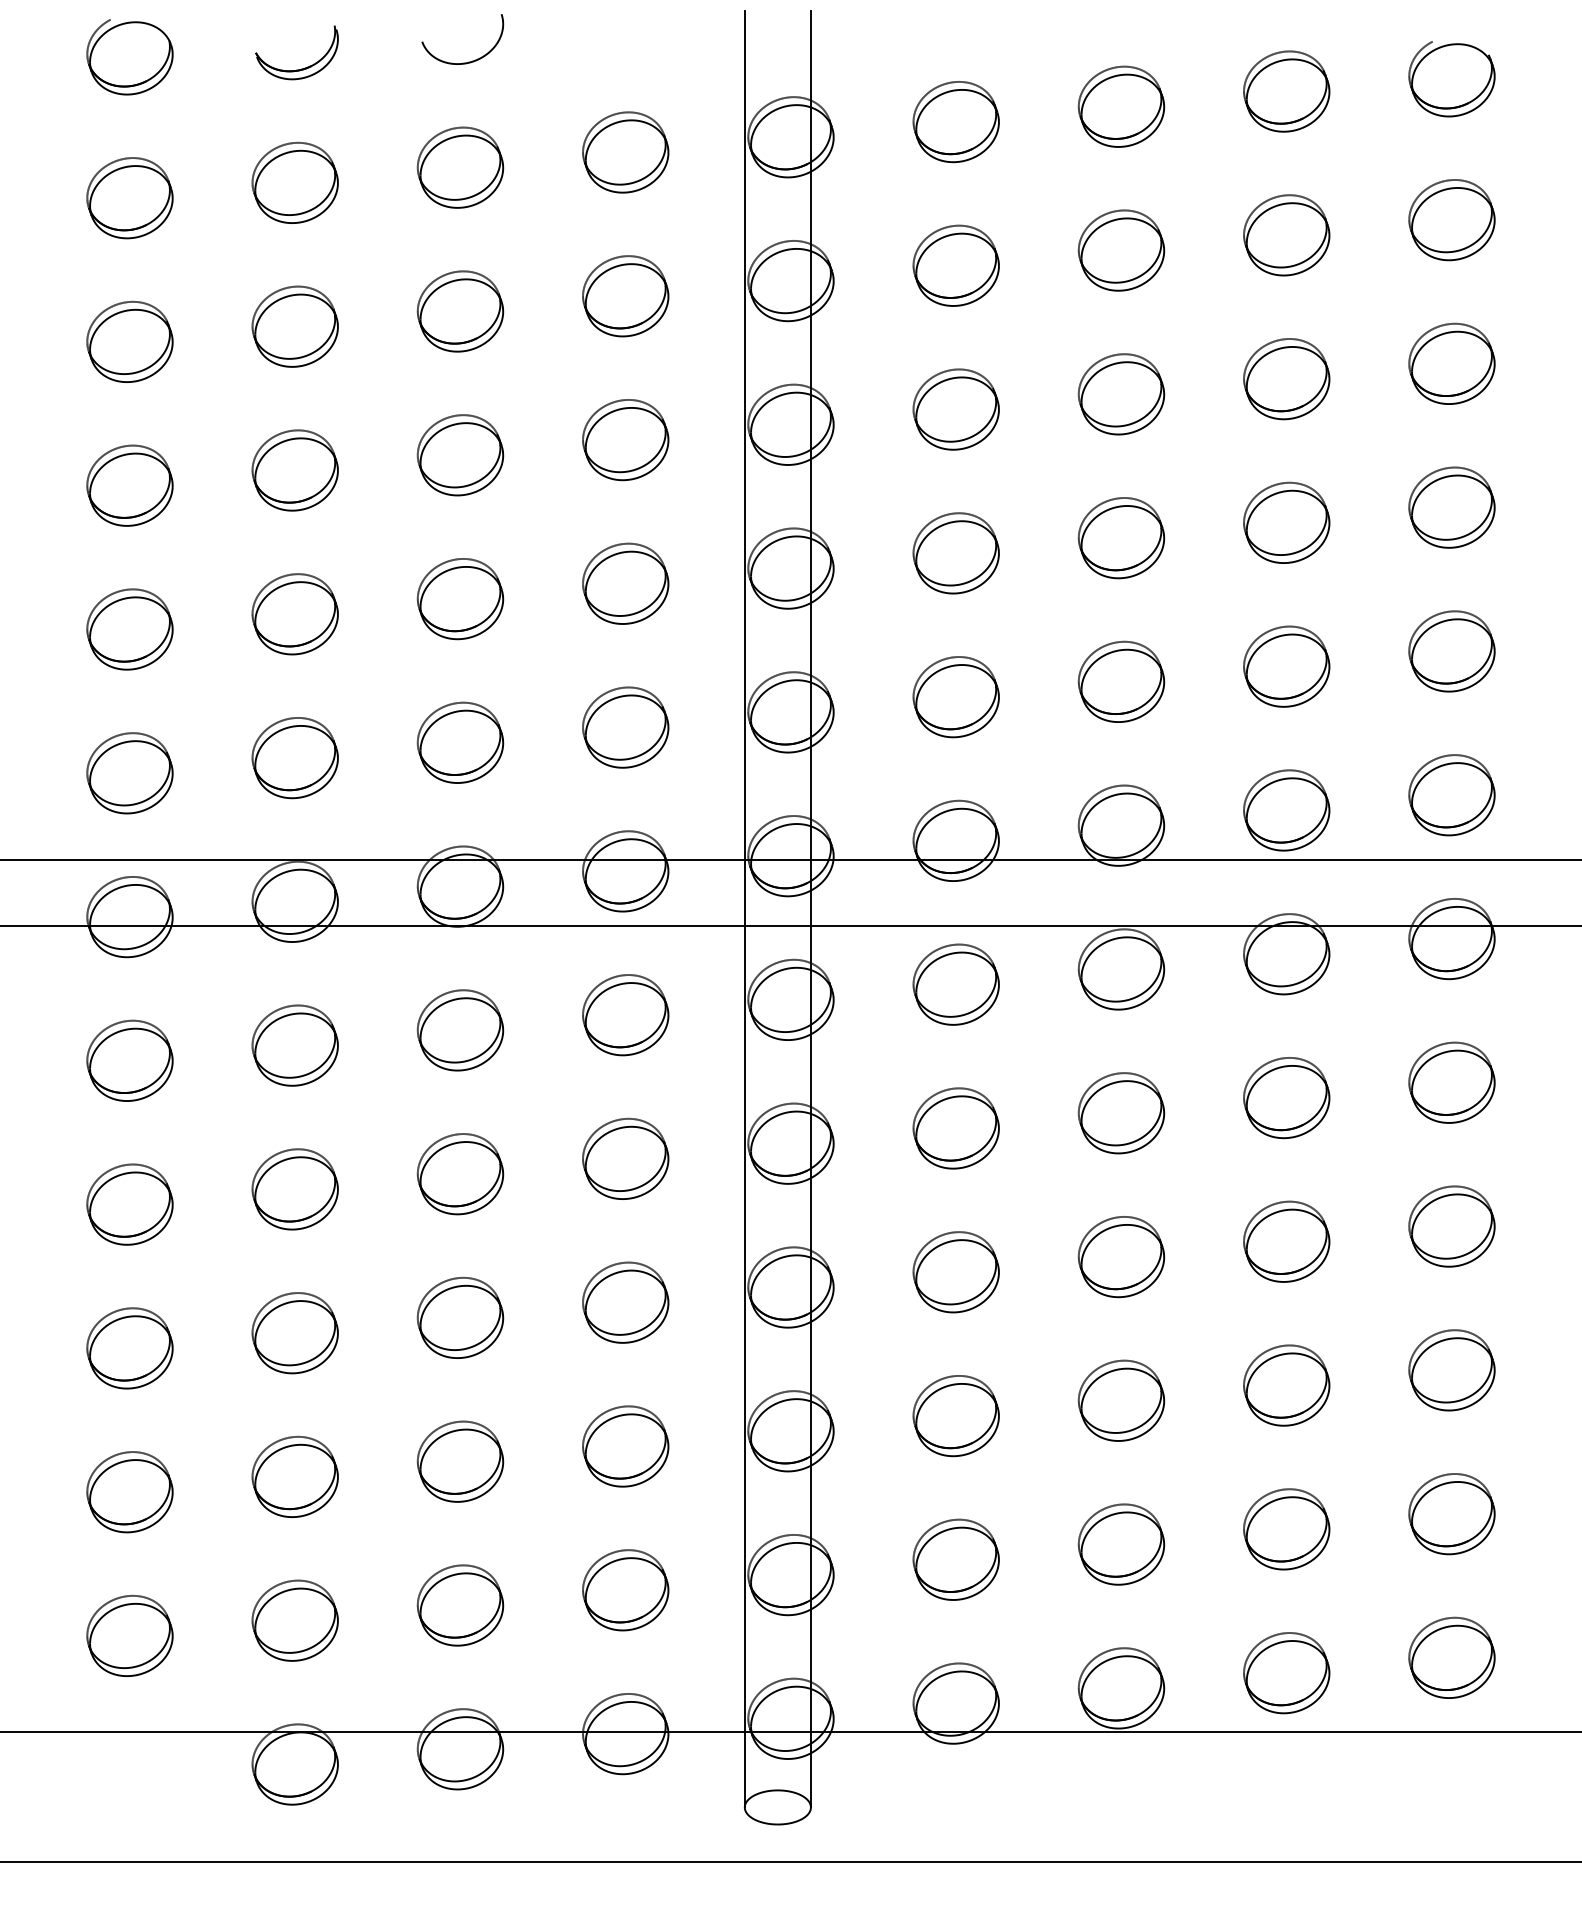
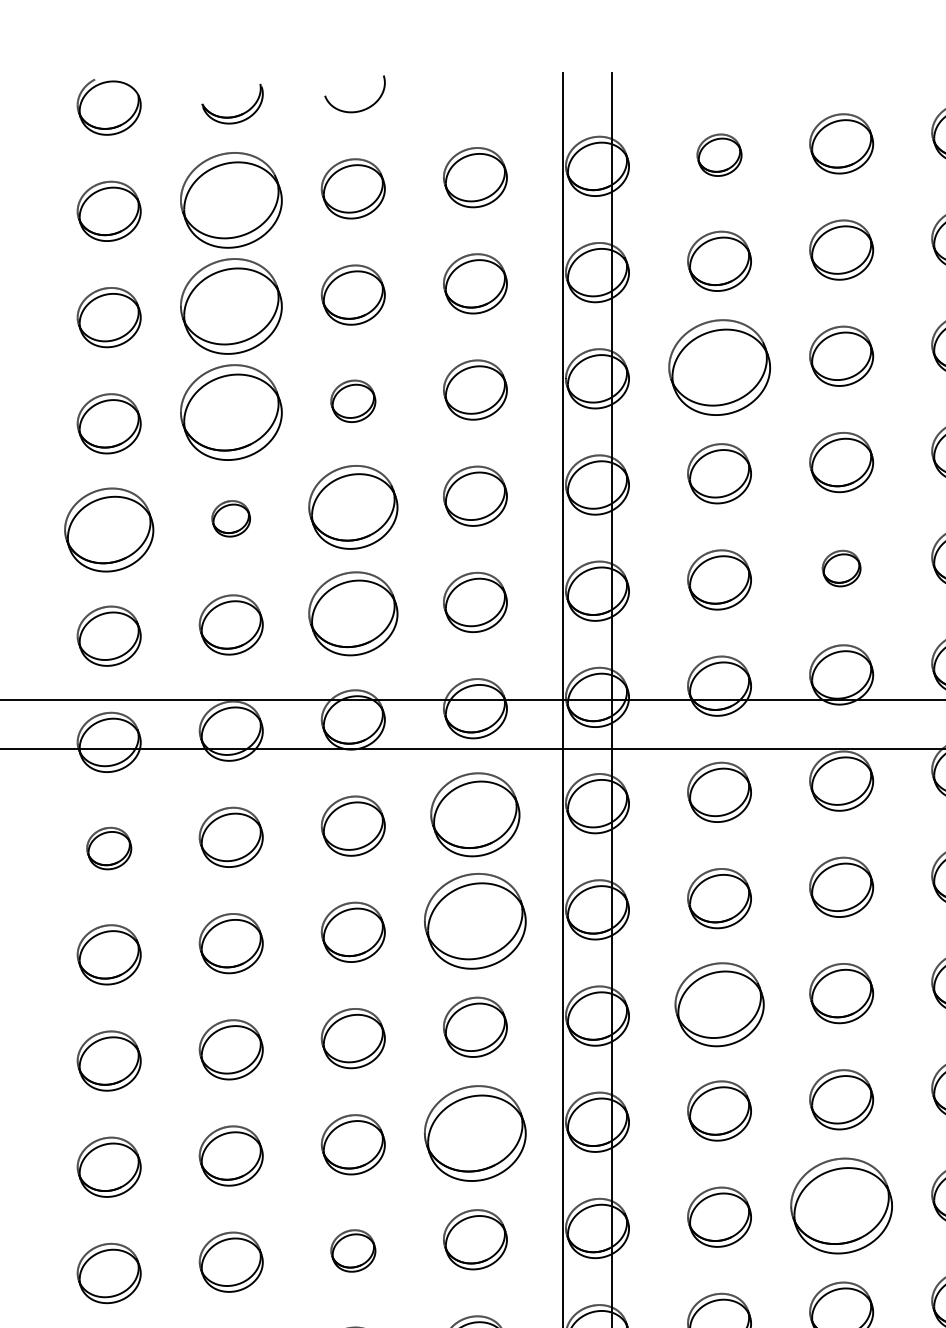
part: (955, 122) -> (719, 155), size x0.7
part: (294, 182) -> (230, 199), size x1.6
part: (294, 326) -> (230, 306), size x1.6
part: (955, 409) -> (719, 367), size x1.6
part: (460, 455) -> (353, 401), size x0.7
part: (294, 470) -> (230, 412), size x1.6
part: (460, 599) -> (353, 507), size x1.4
part: (294, 614) -> (230, 518), size x0.6
part: (129, 629) -> (108, 530), size x1.4
part: (1121, 681) -> (841, 568), size x0.6
part: (460, 742) -> (353, 613), size x1.4
part: (625, 1015) -> (475, 815), size x1.4
part: (129, 1060) -> (108, 848), size x0.7
part: (625, 1158) -> (475, 920), size x1.6
part: (955, 1272) -> (719, 1004), size x1.4
part: (625, 1446) -> (475, 1133), size x1.6
part: (1121, 1544) -> (841, 1205), size x1.6
part: (460, 1605) -> (353, 1250), size x0.7

